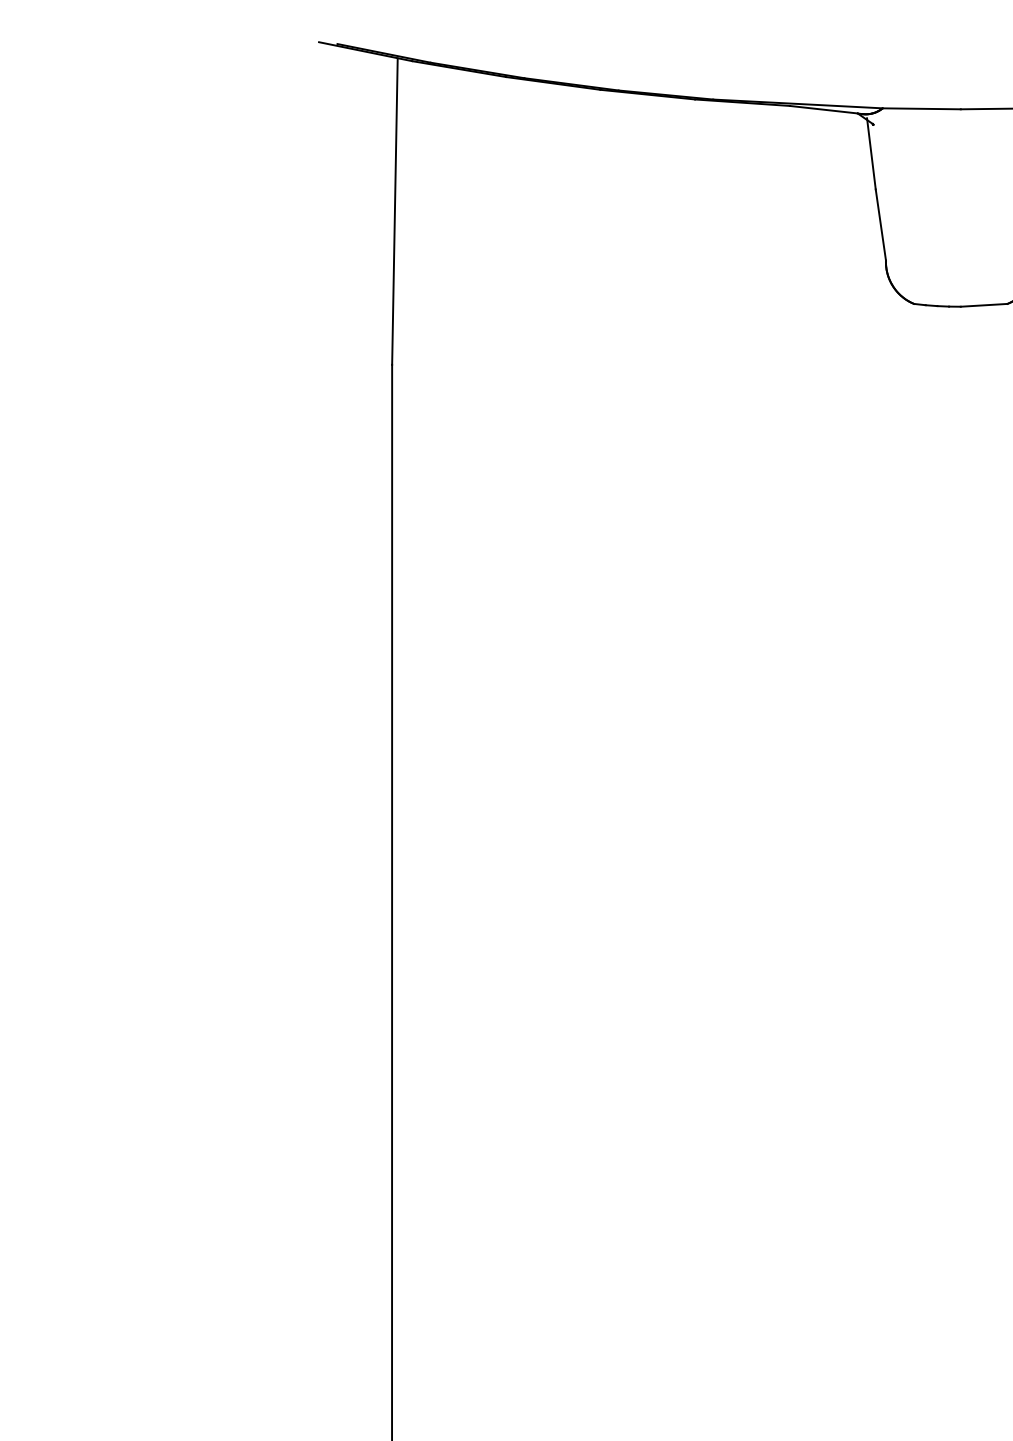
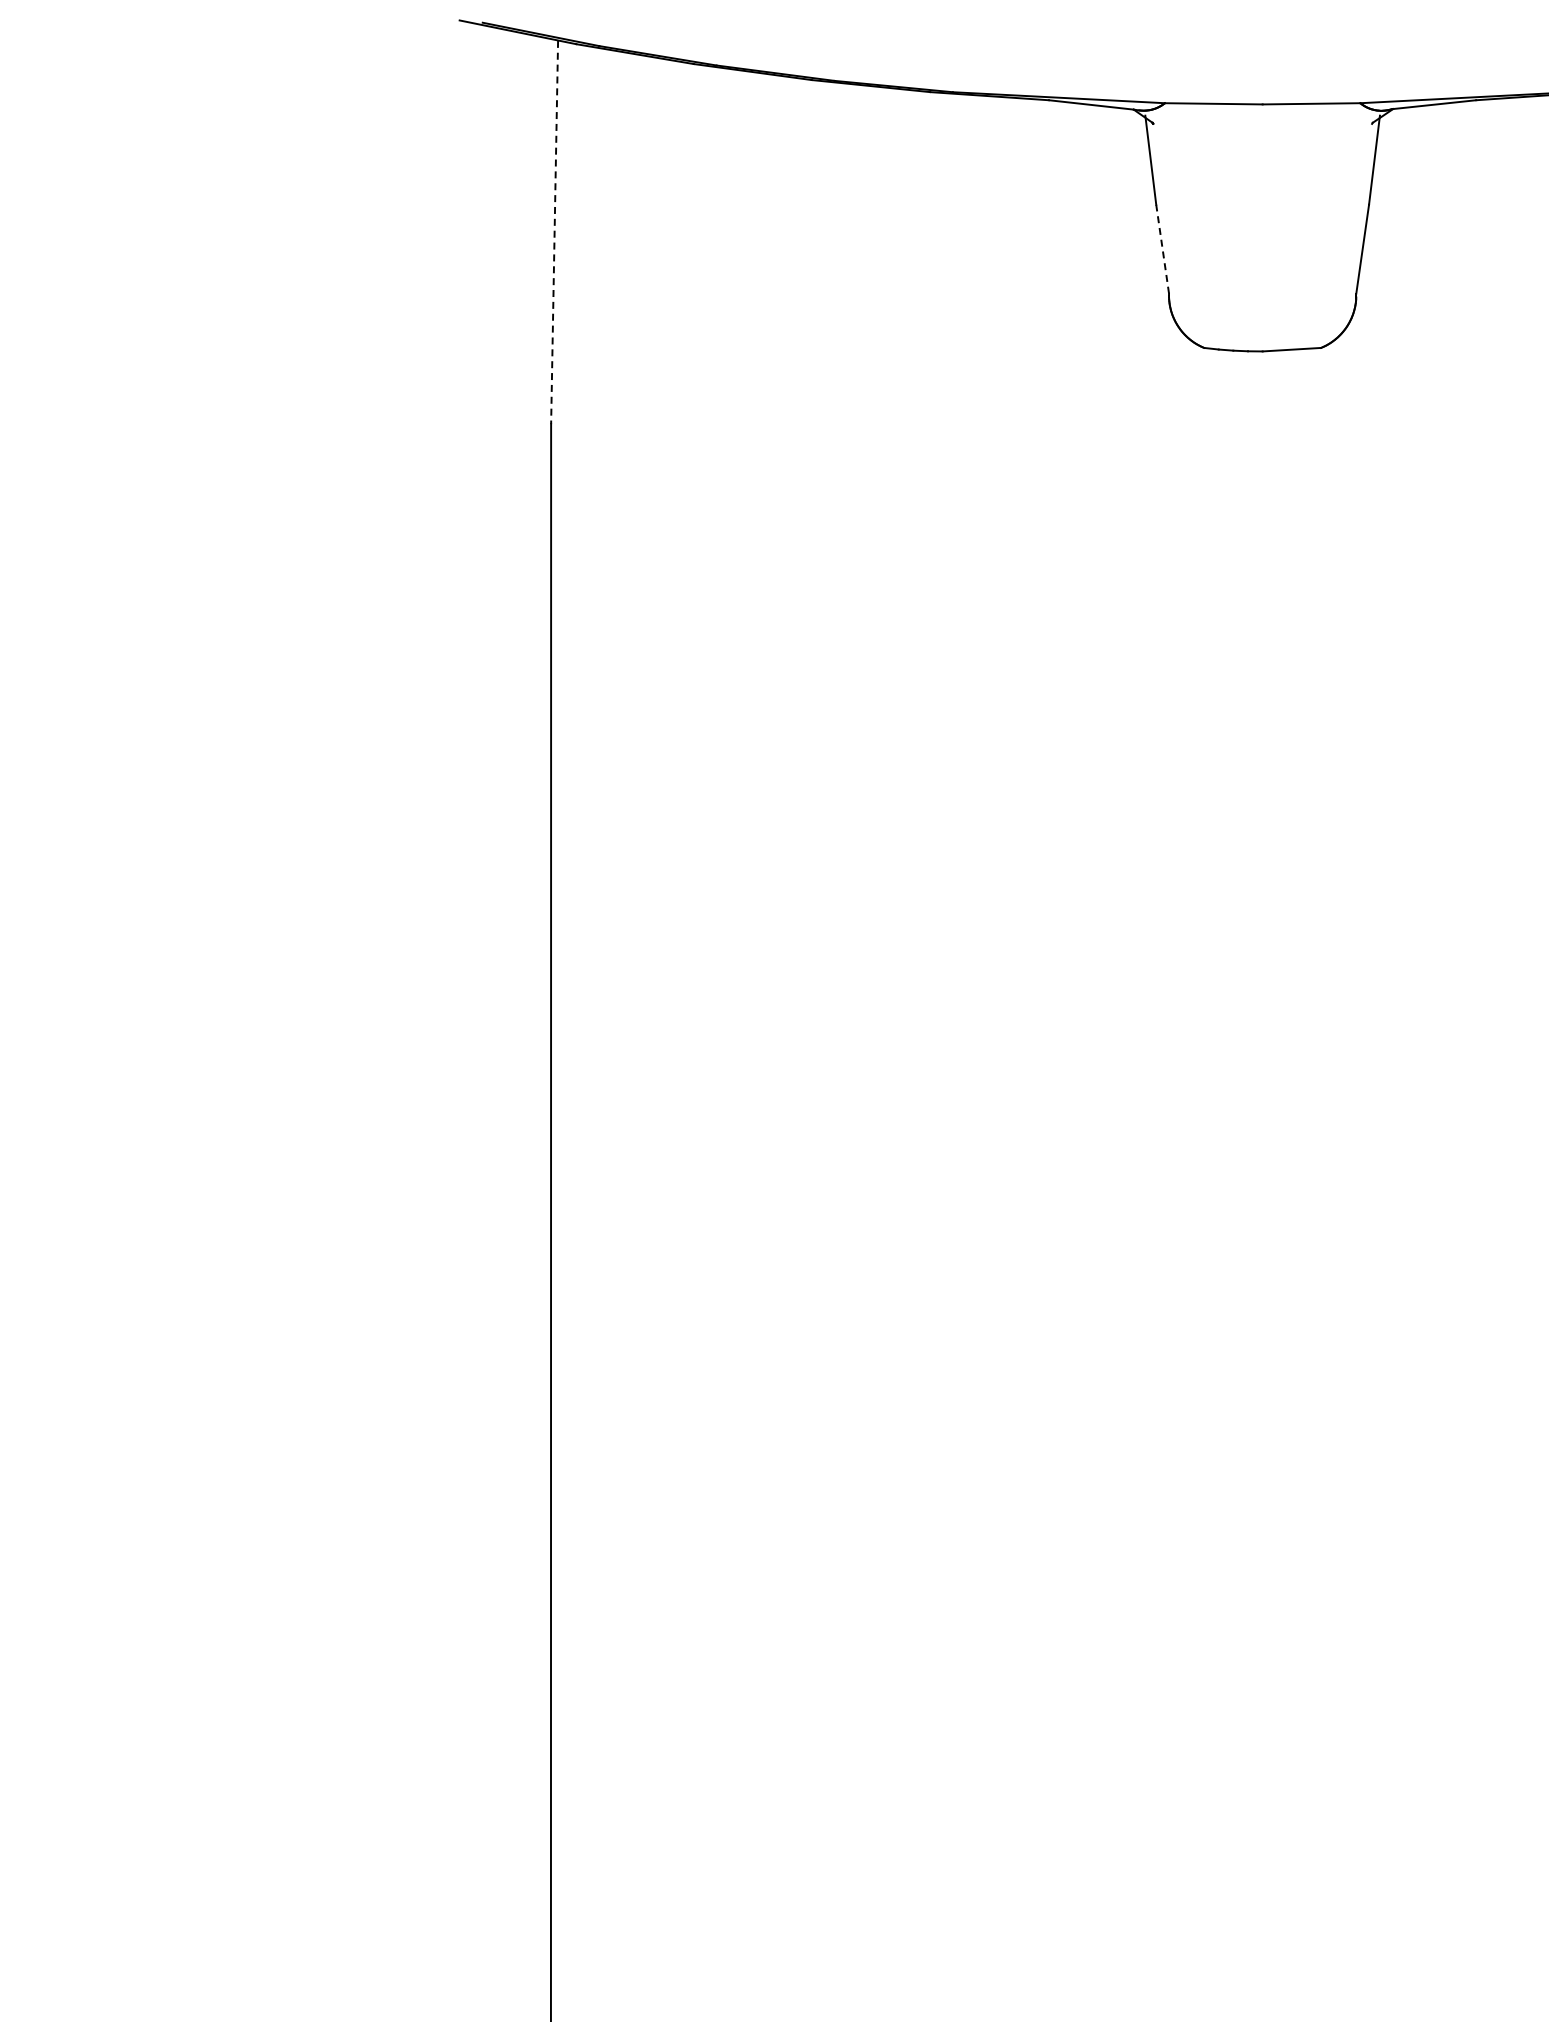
line: (394, 211) -> (554, 232), solid -> dashed
line: (880, 225) -> (1162, 249), solid -> dashed

